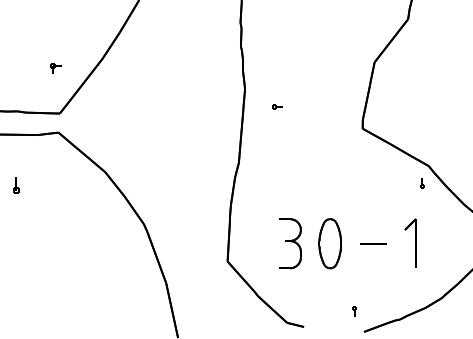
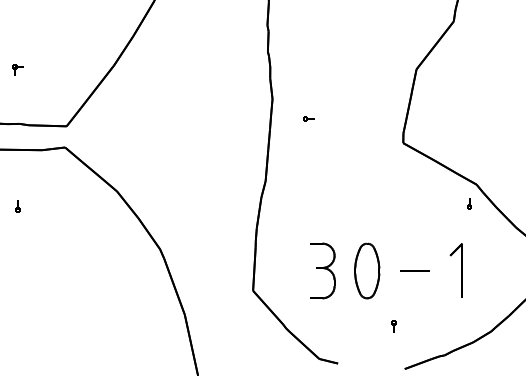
part: (55, 68) -> (17, 69), moved
part: (16, 185) -> (18, 206), size x0.62
part: (354, 311) -> (394, 326), moved

